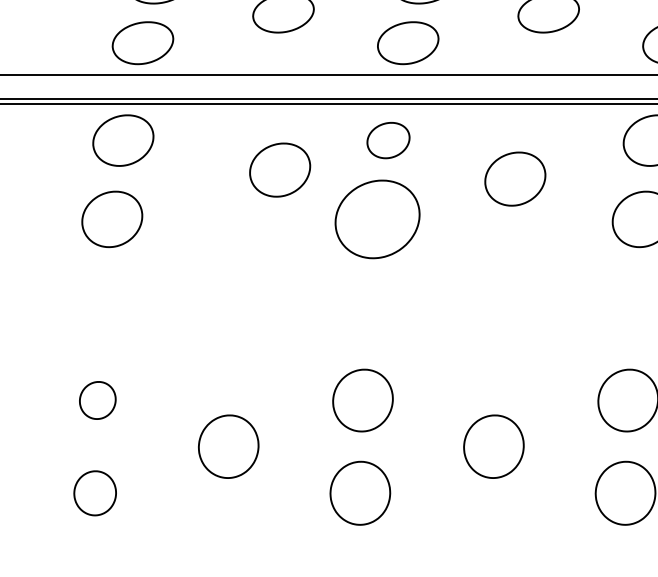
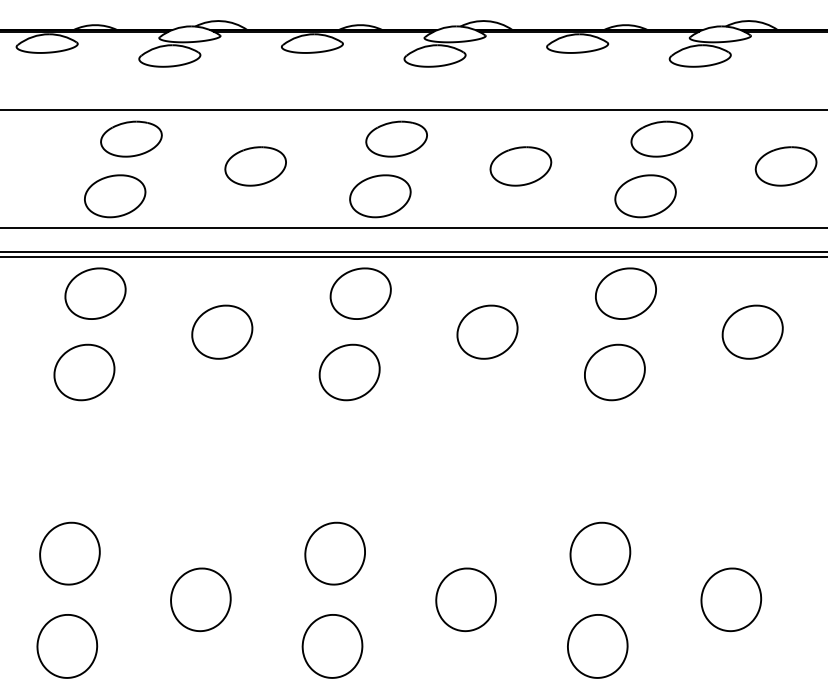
part: (388, 140) -> (360, 293), size x1.43
part: (280, 169) -> (222, 331), moved
part: (377, 219) -> (349, 372), size x0.71
part: (97, 400) -> (69, 553), size x1.67
part: (95, 493) -> (67, 646), size x1.43

